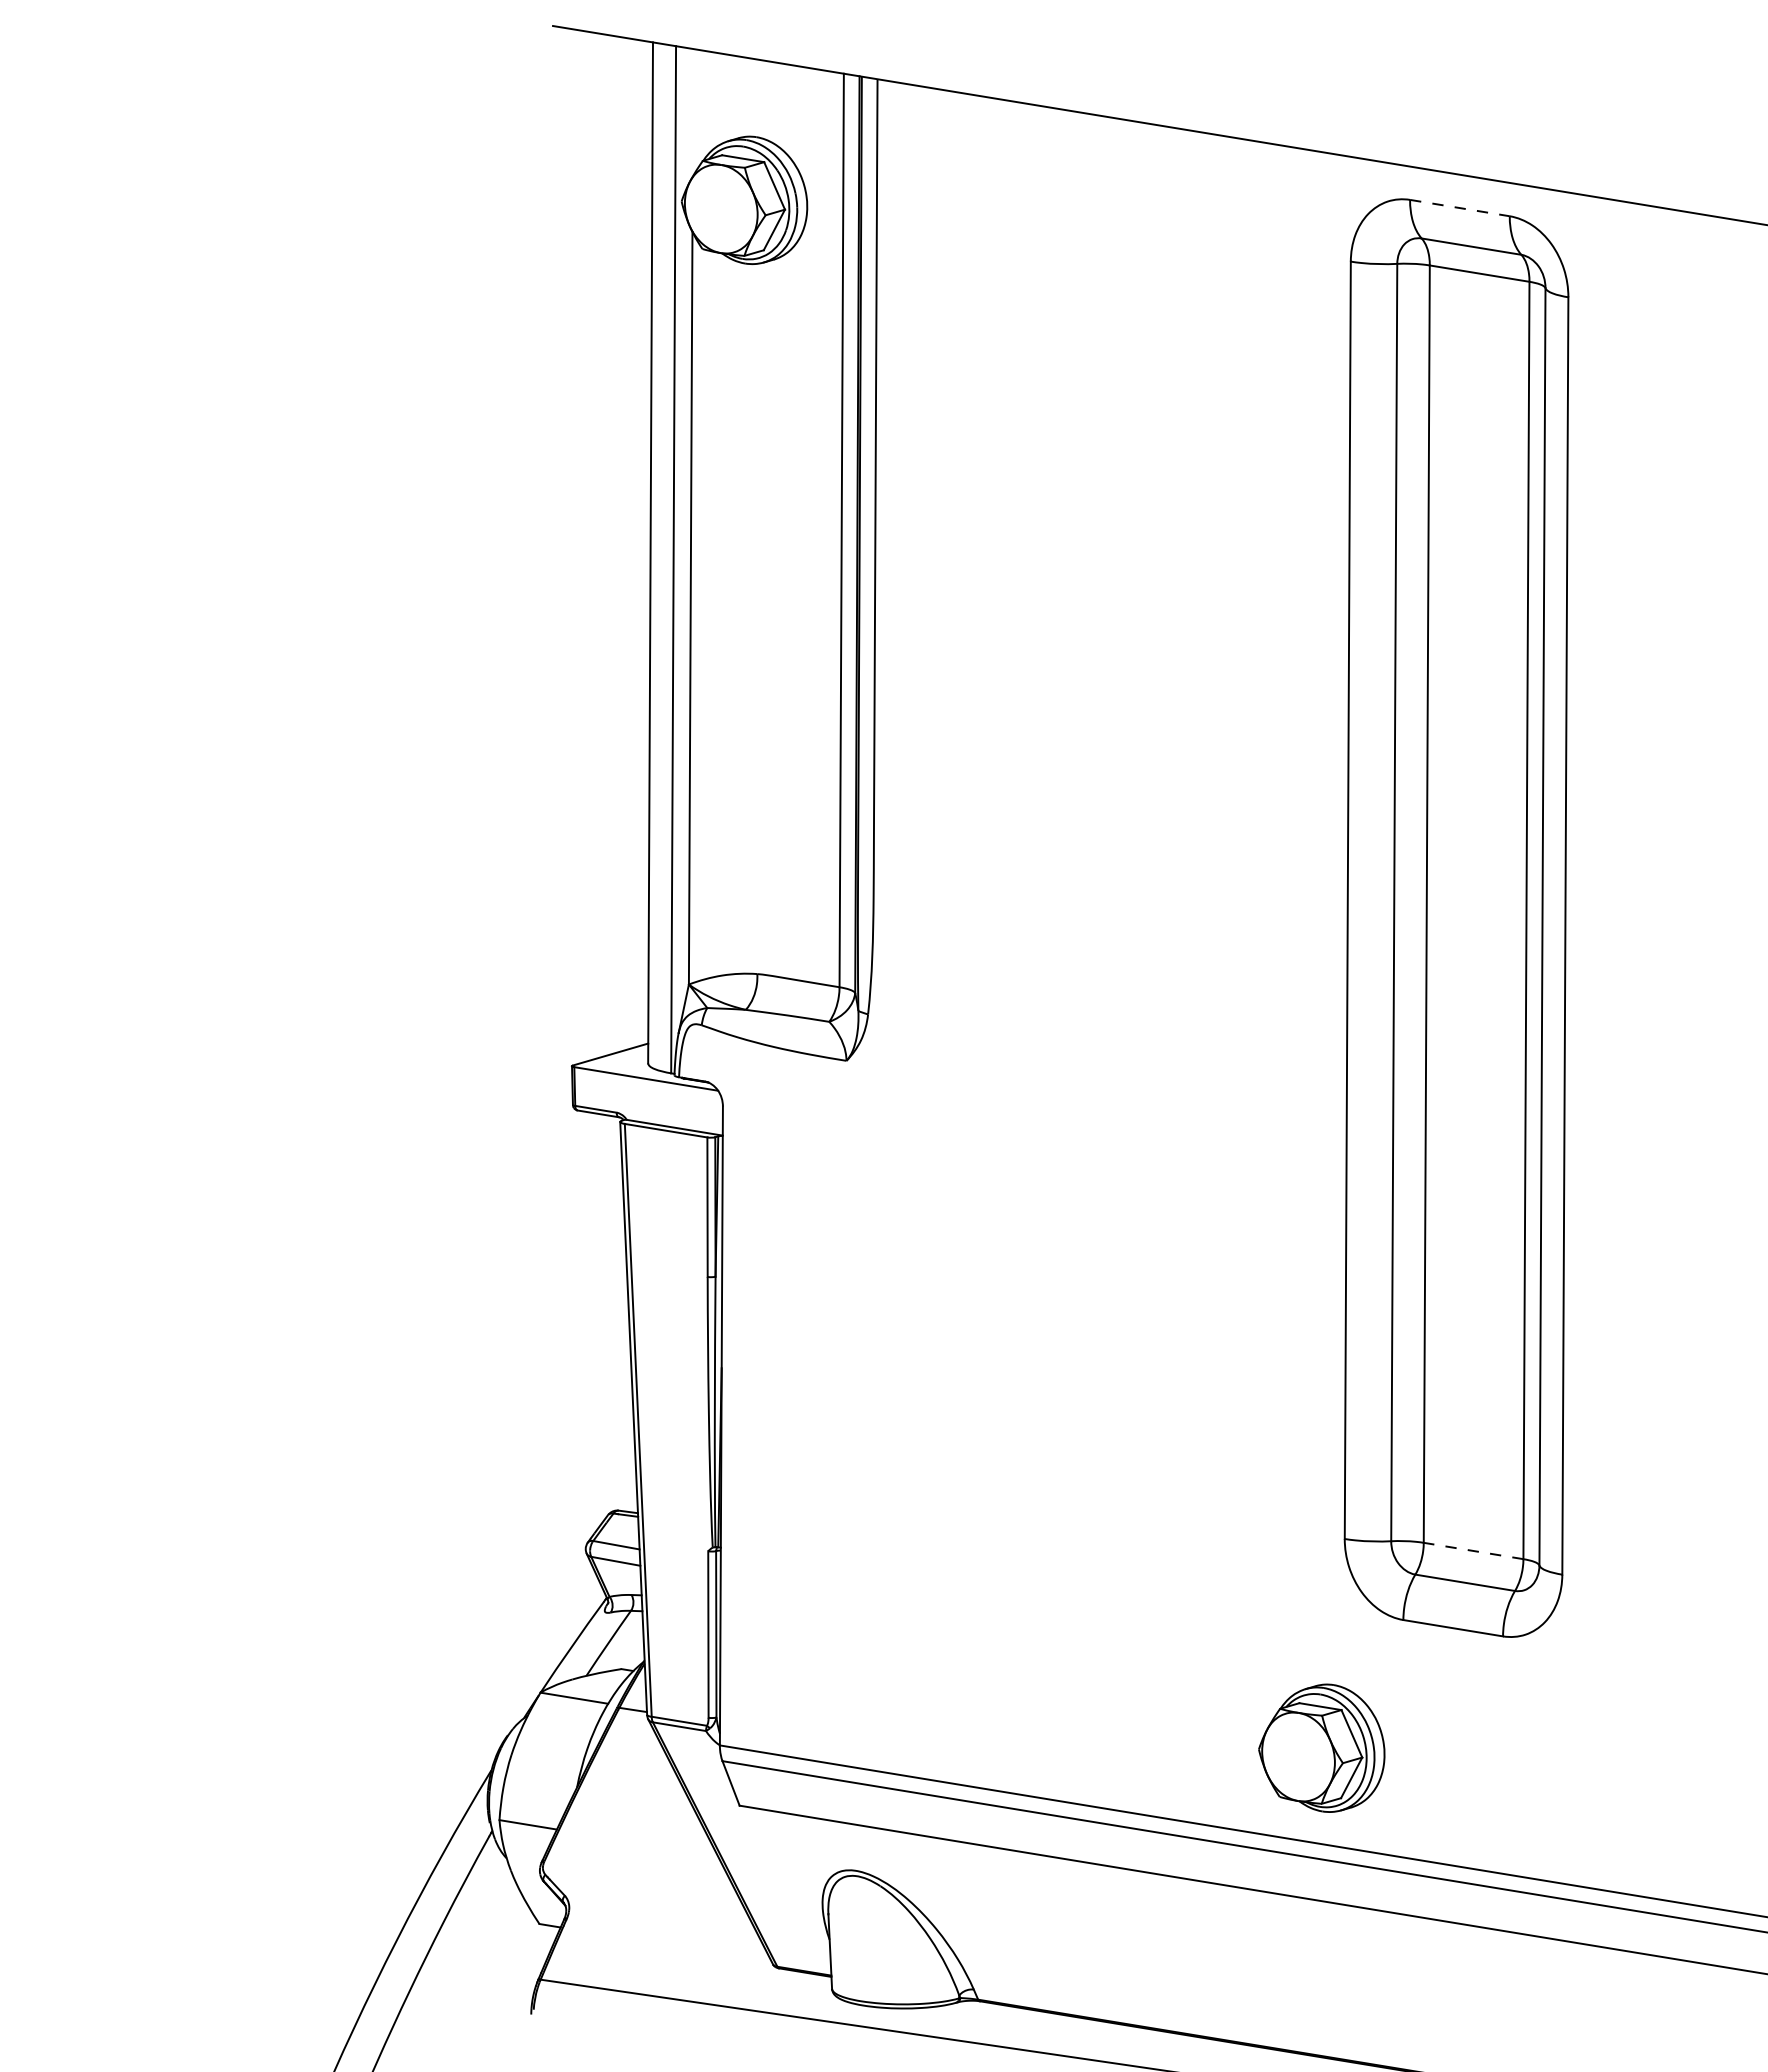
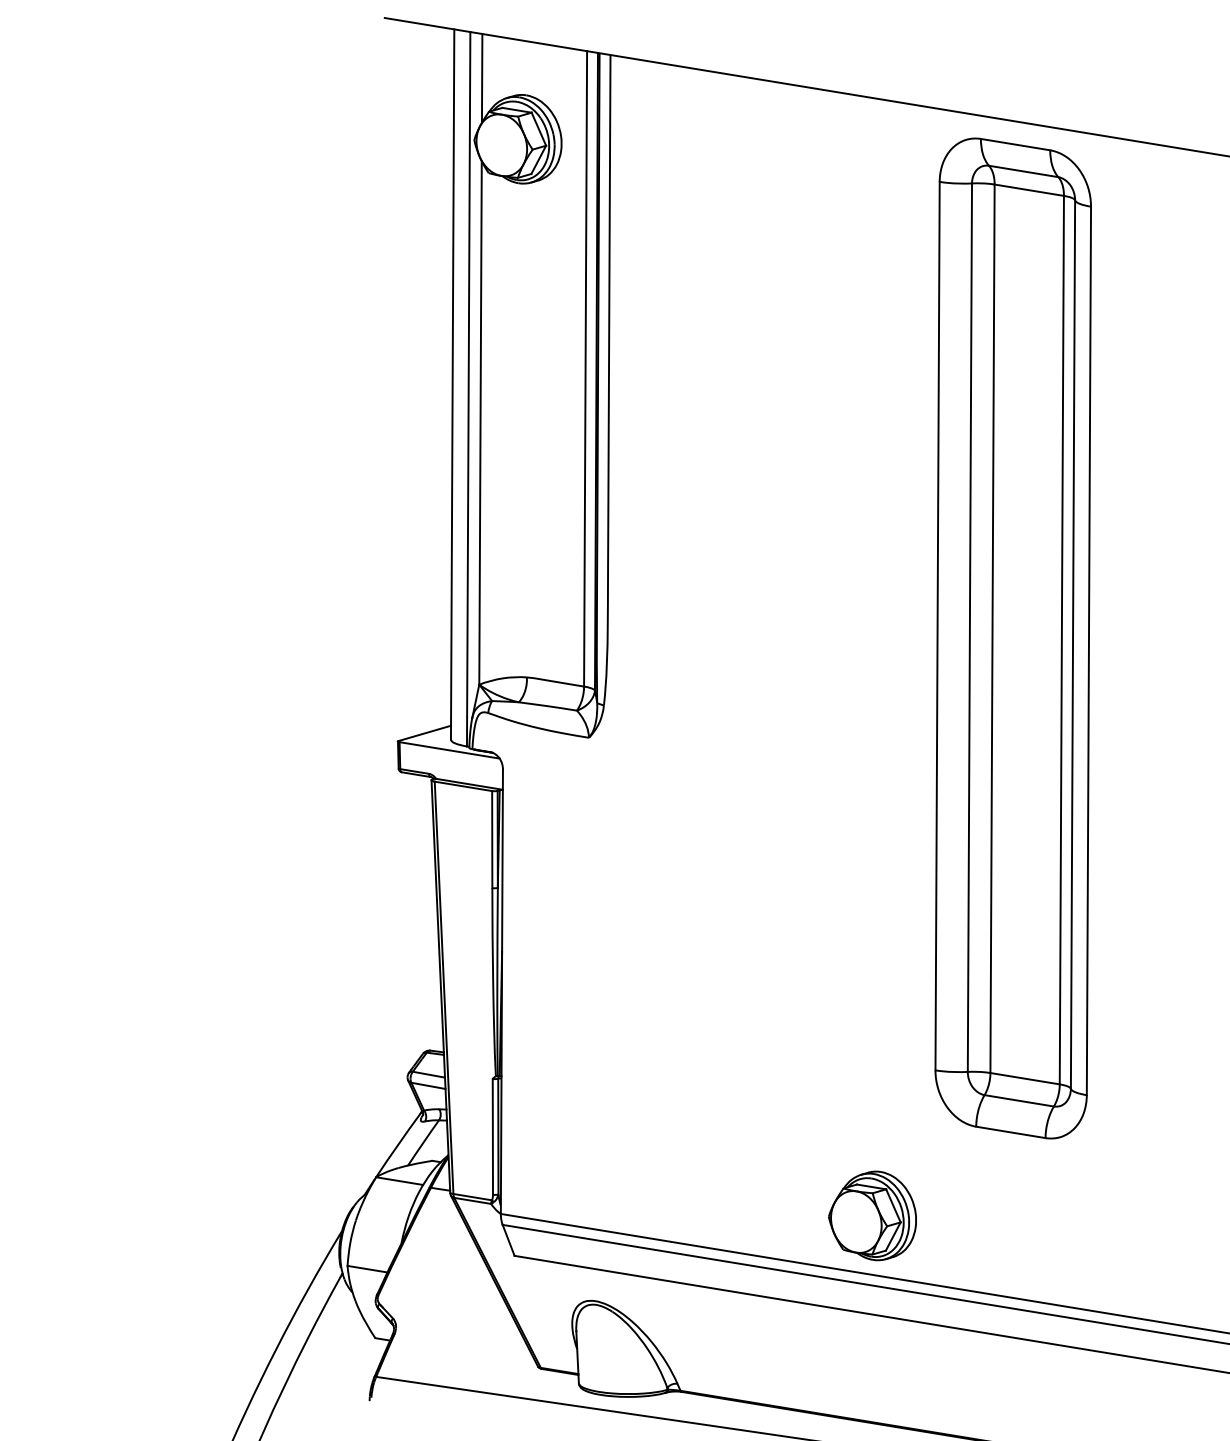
line: (692, 112) -> (481, 78), added
line: (1461, 207) -> (1016, 144), dashed -> solid
line: (1472, 1550) -> (1024, 1078), dashed -> solid
part: (1321, 1747) -> (872, 1215), moved

